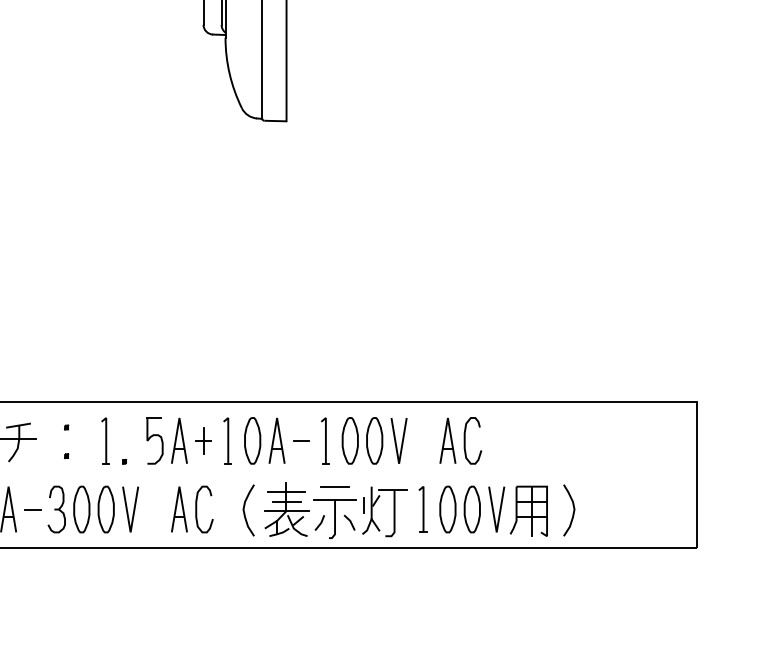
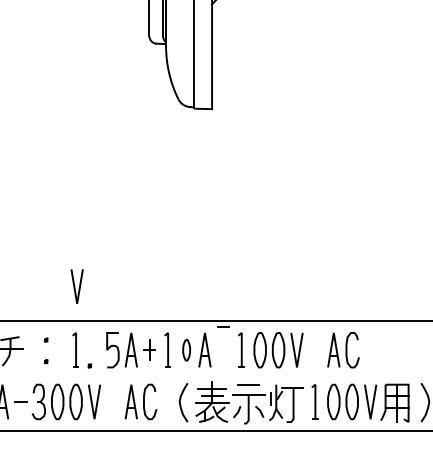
line: (105, 358) -> (75, 288), added
part: (252, 440) -> (186, 349), size x0.6
line: (301, 440) -> (223, 326), moved

